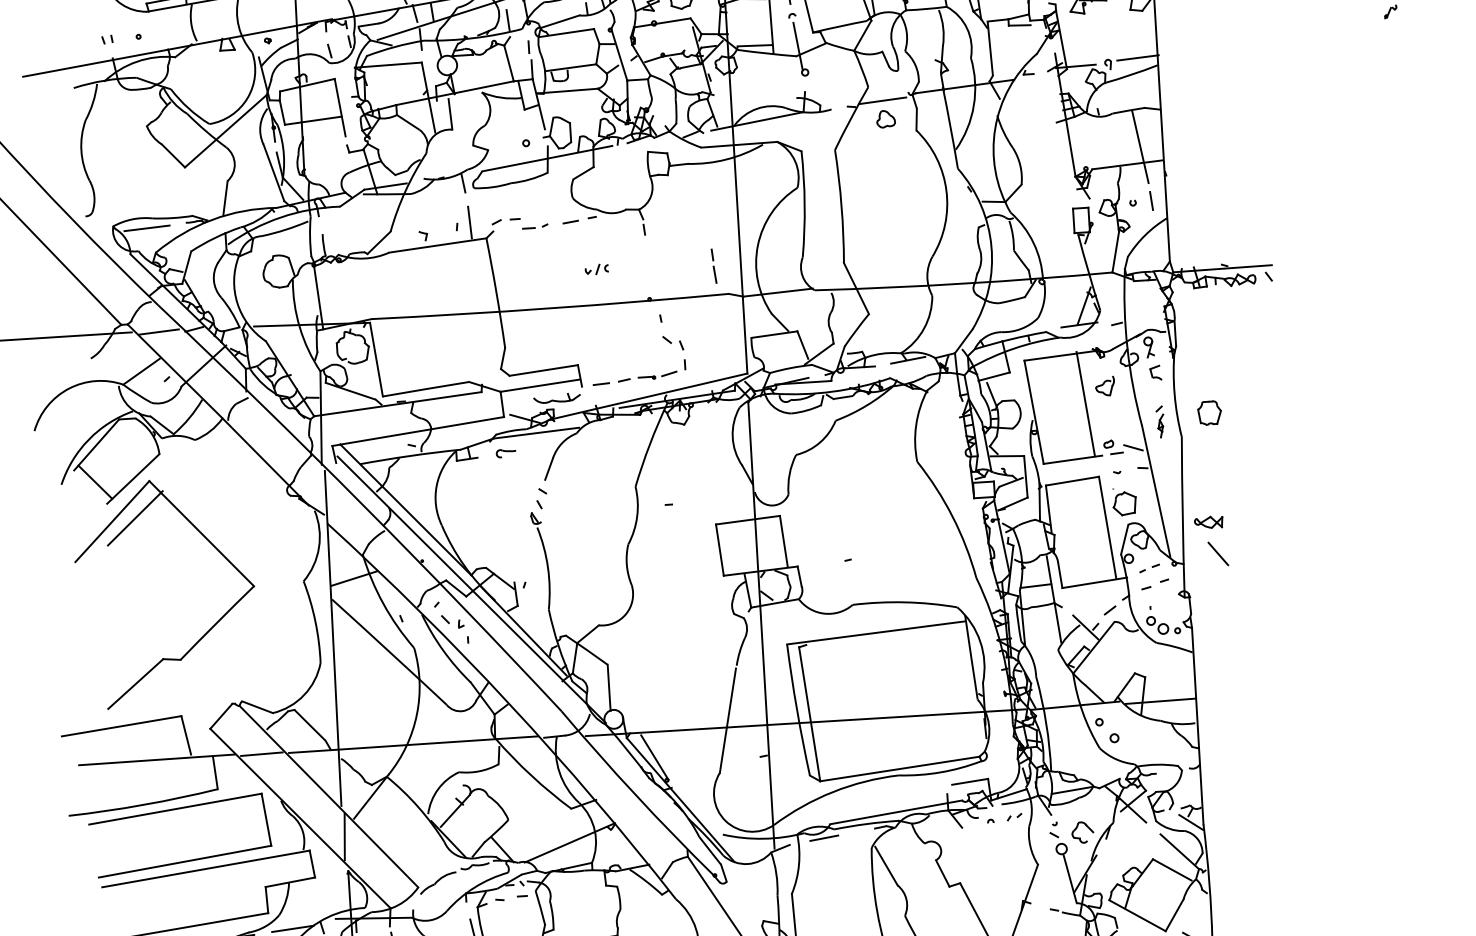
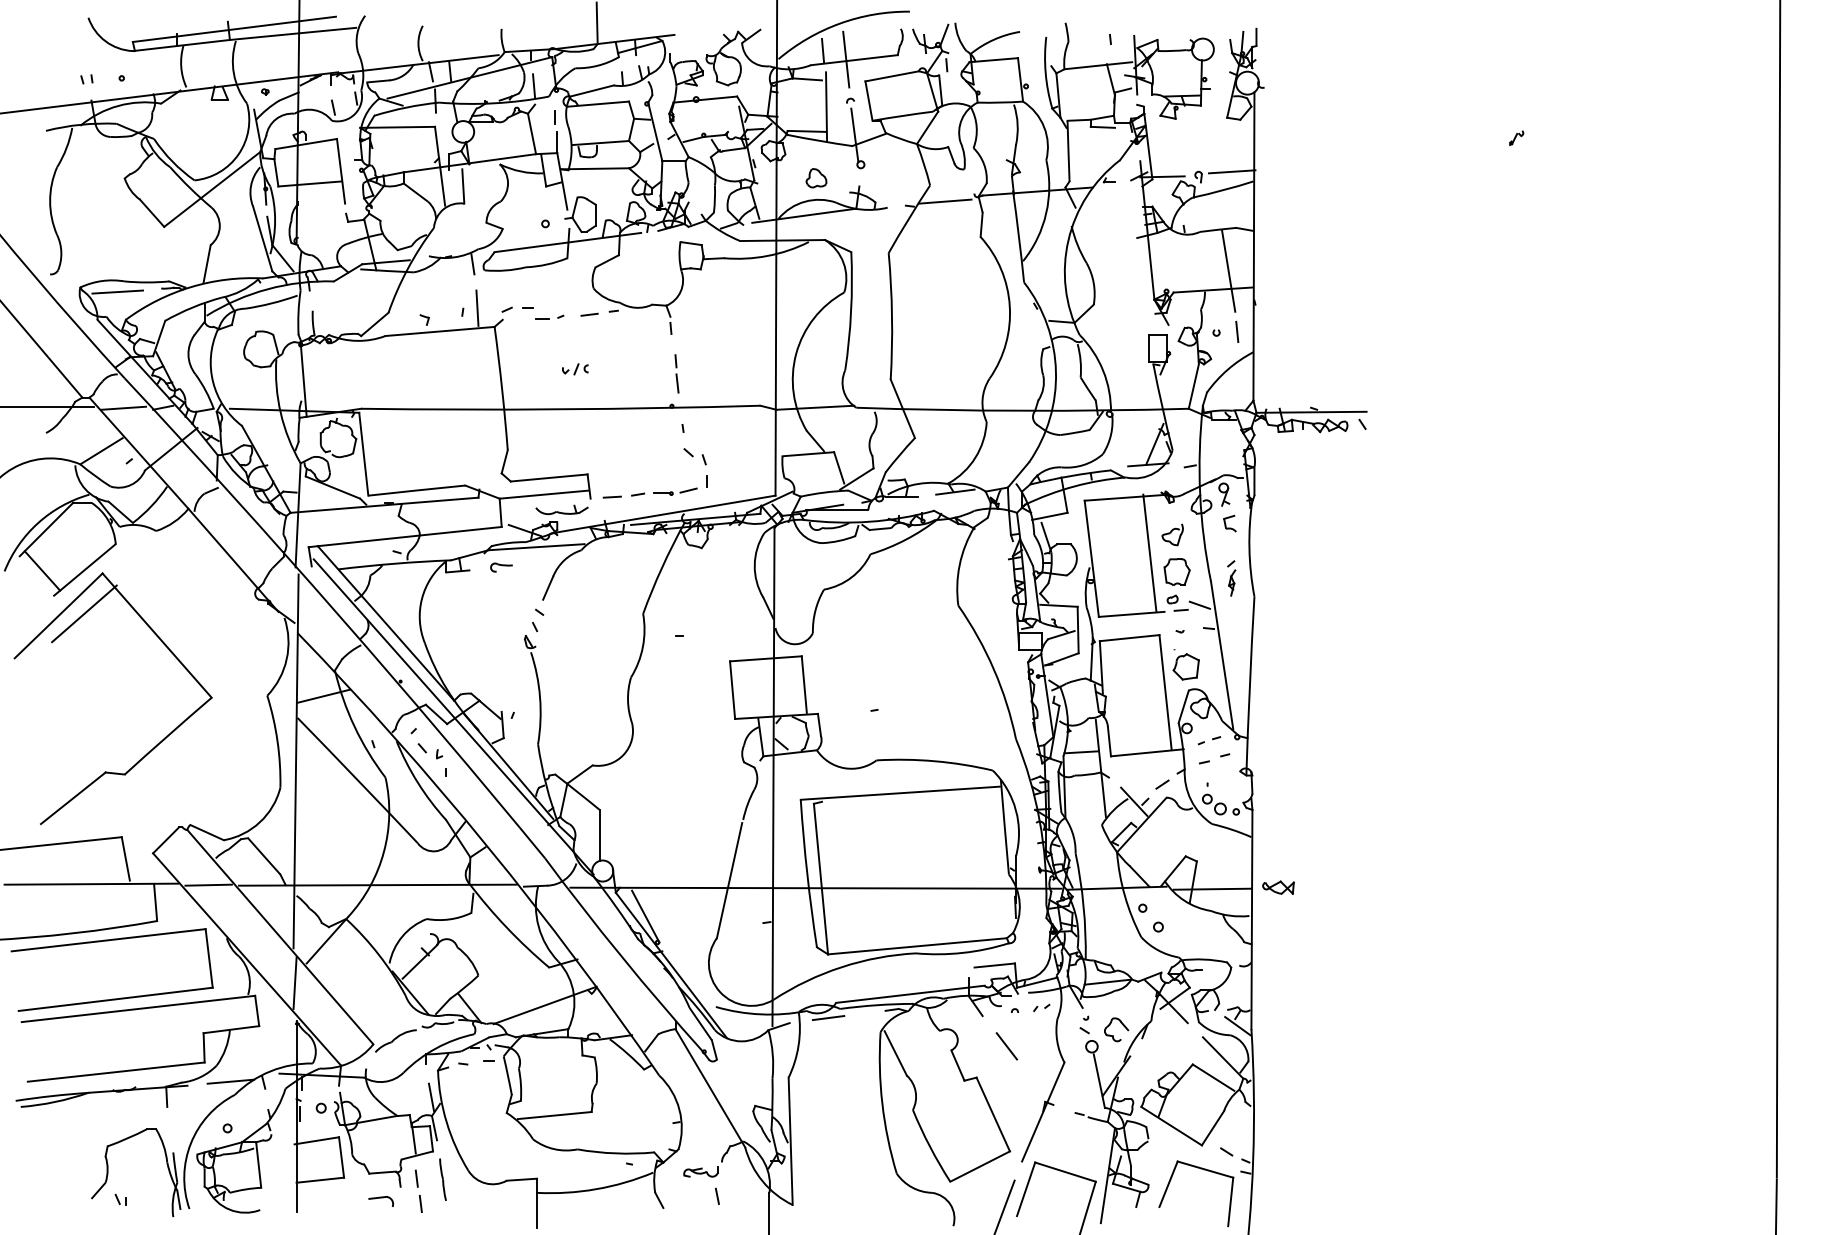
part: (885, 119) -> (816, 178), moved
line: (713, 265) -> (676, 373), moved
part: (597, 269) -> (575, 369), moved
part: (1209, 412) -> (1176, 571), moved
part: (1208, 522) -> (1278, 887), moved
line: (1218, 554) -> (1006, 1046), moved

